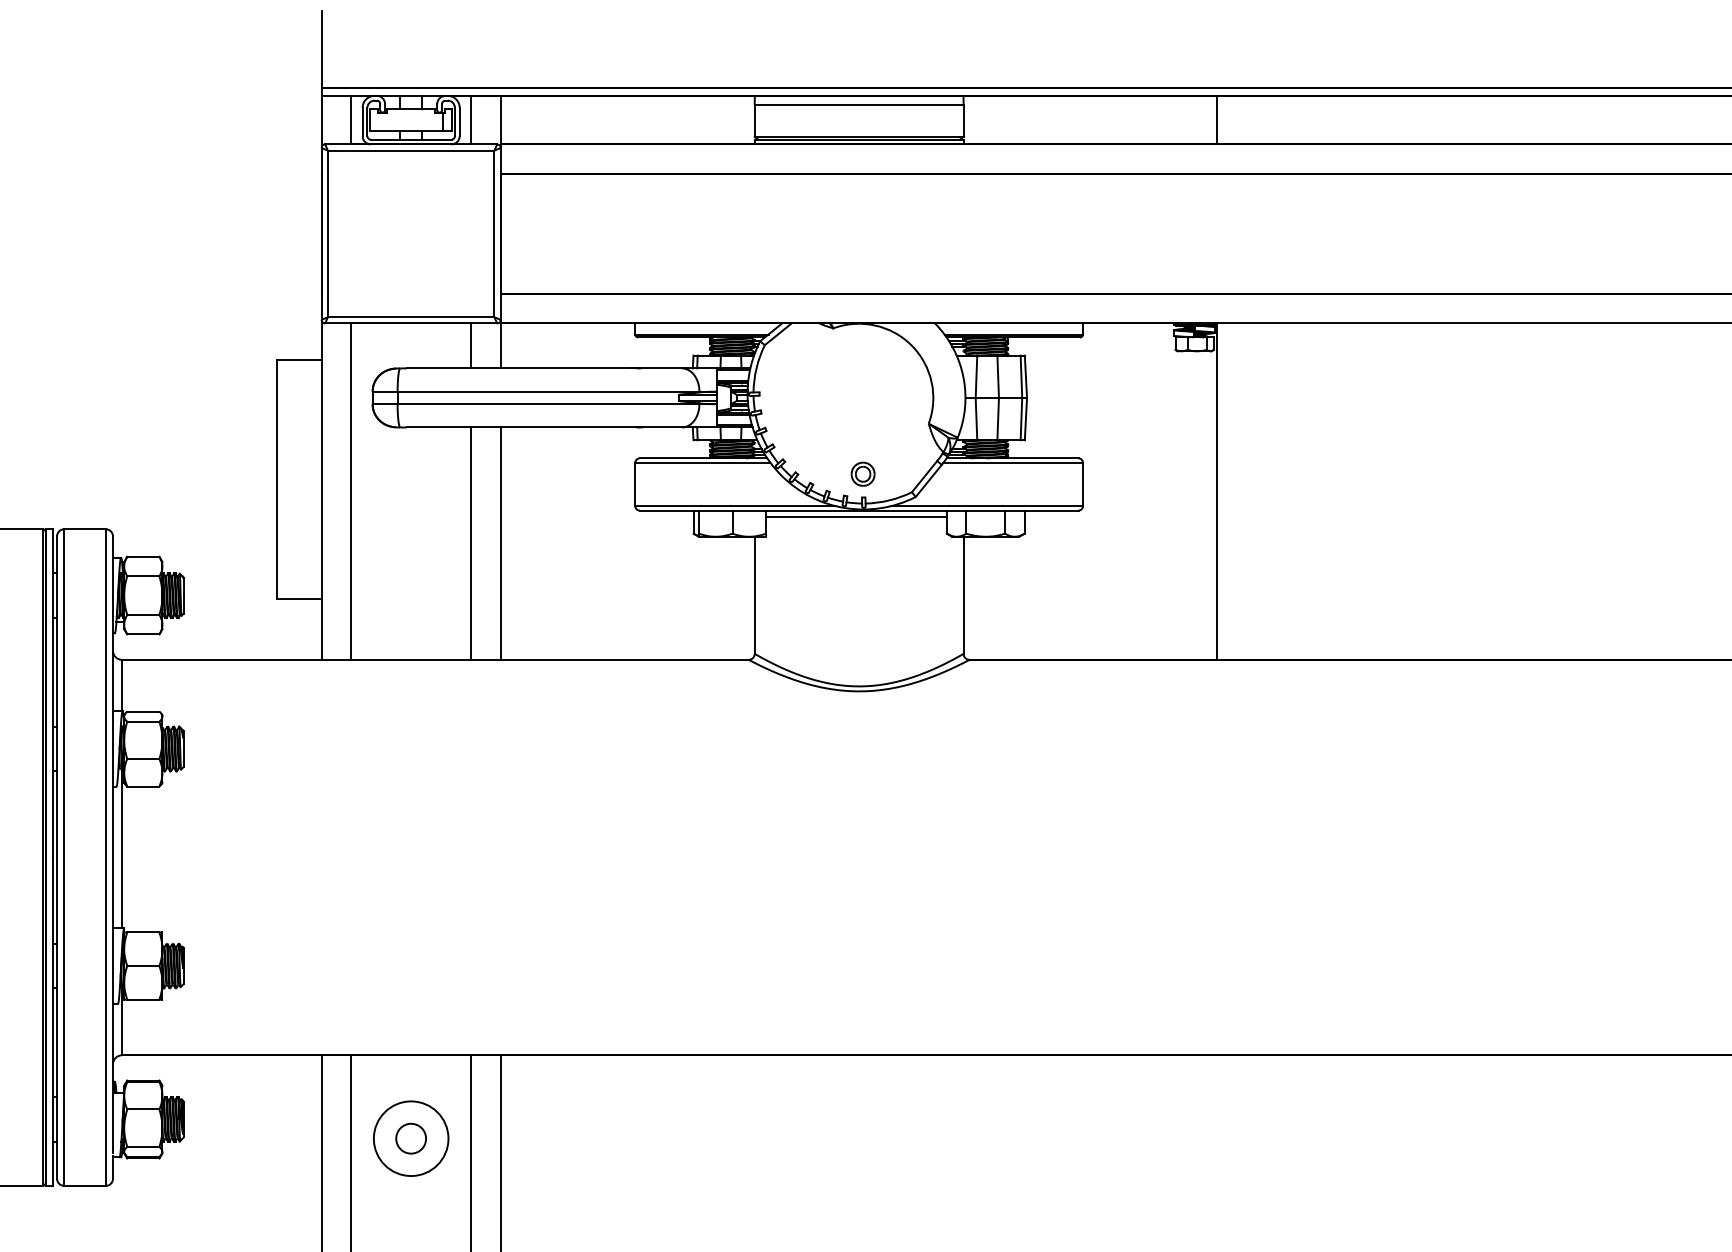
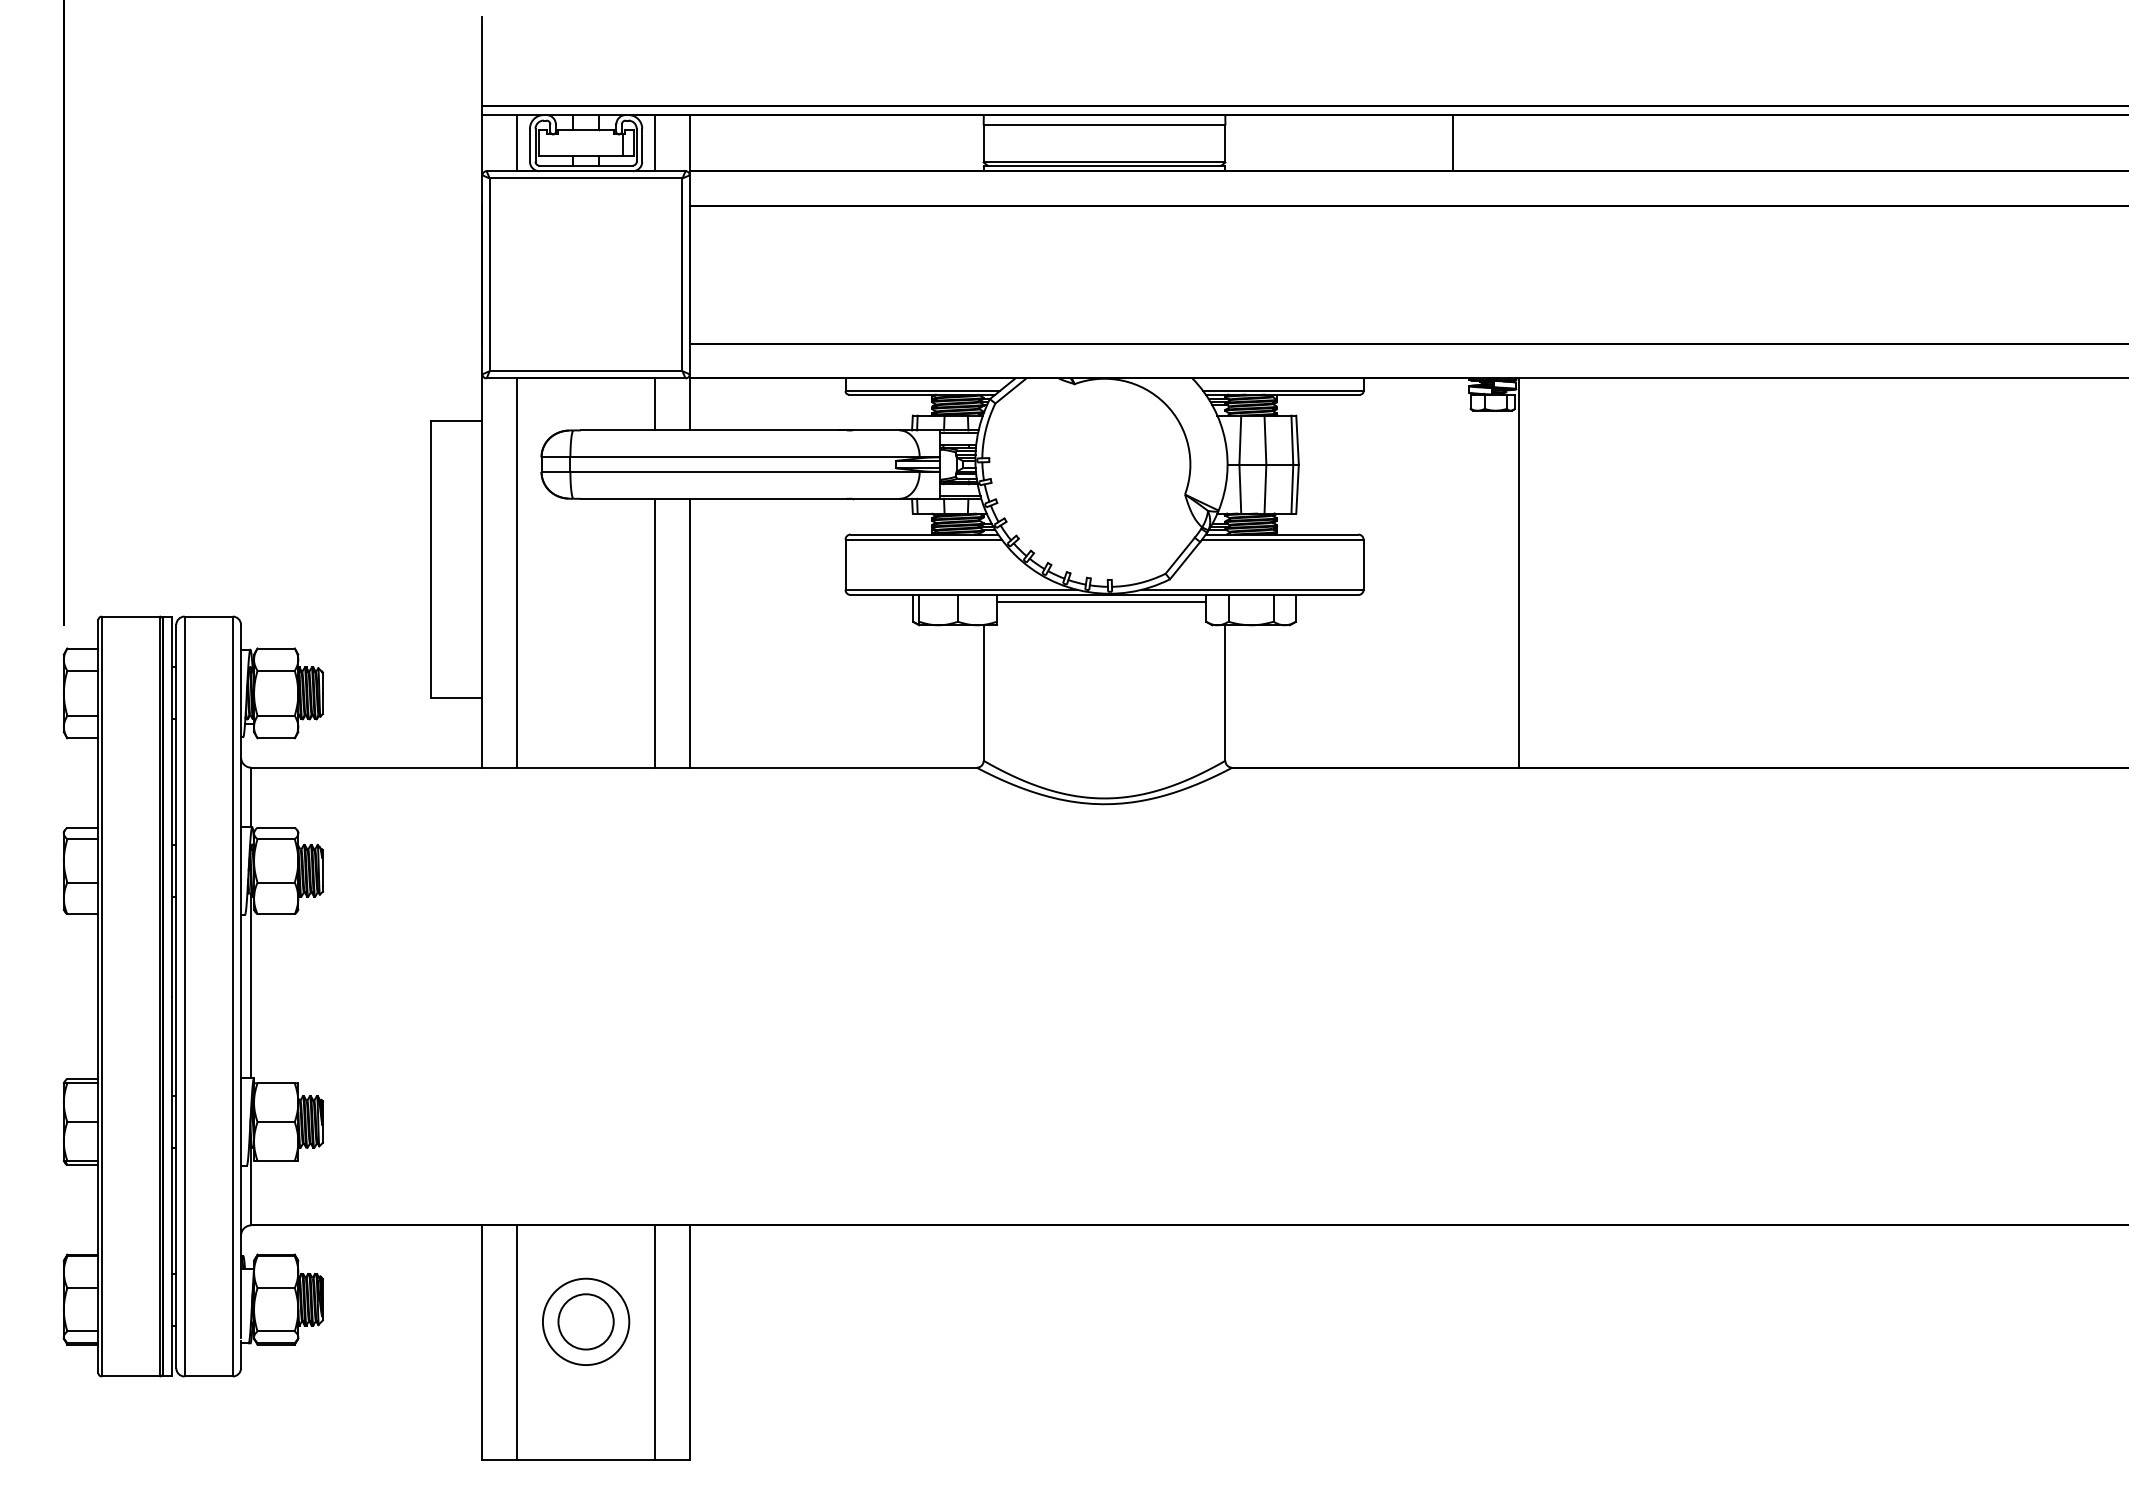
line: (1216, 120) -> (1452, 143), moved
part: (863, 473) -> (1109, 552), removed
circle: (410, 1138) -> (585, 1321), size x1.6

